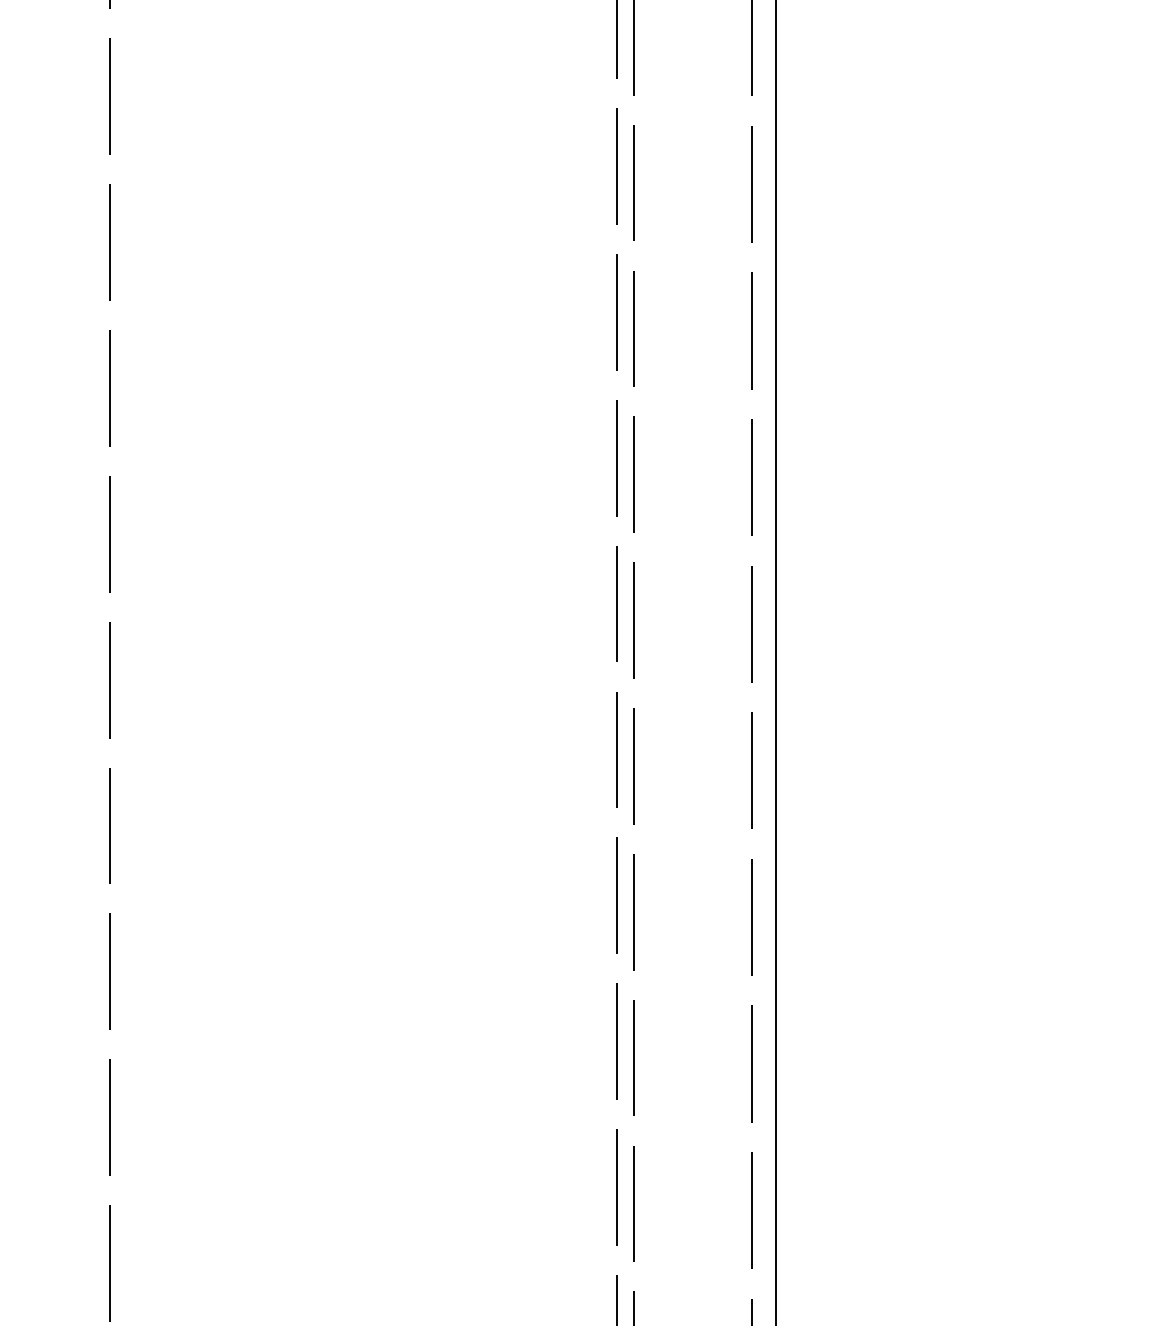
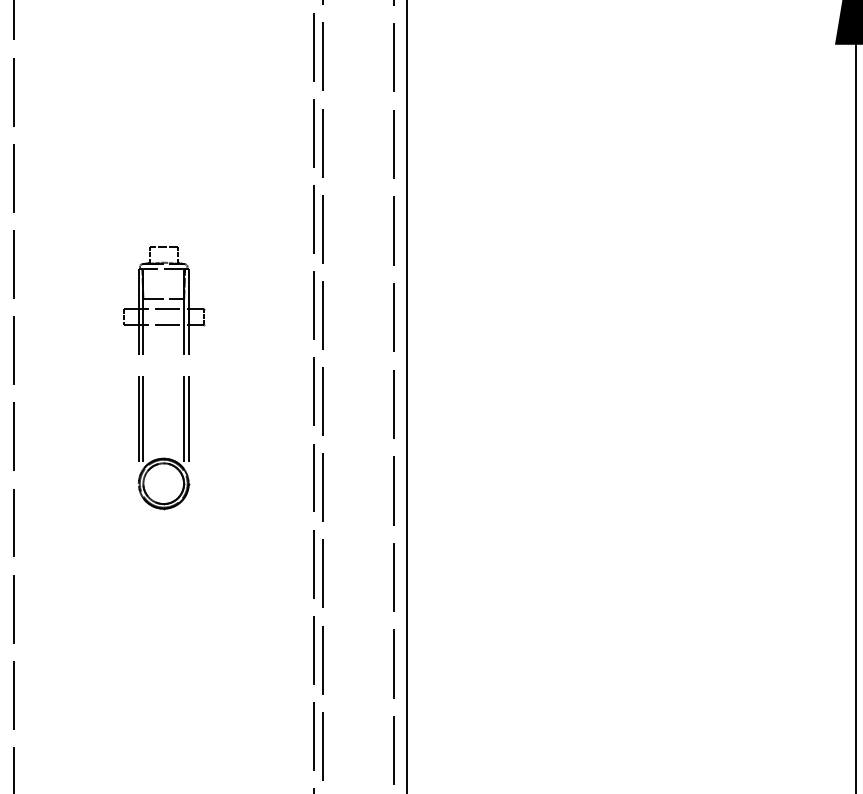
part: (396, 727) -> (183, 378), added

